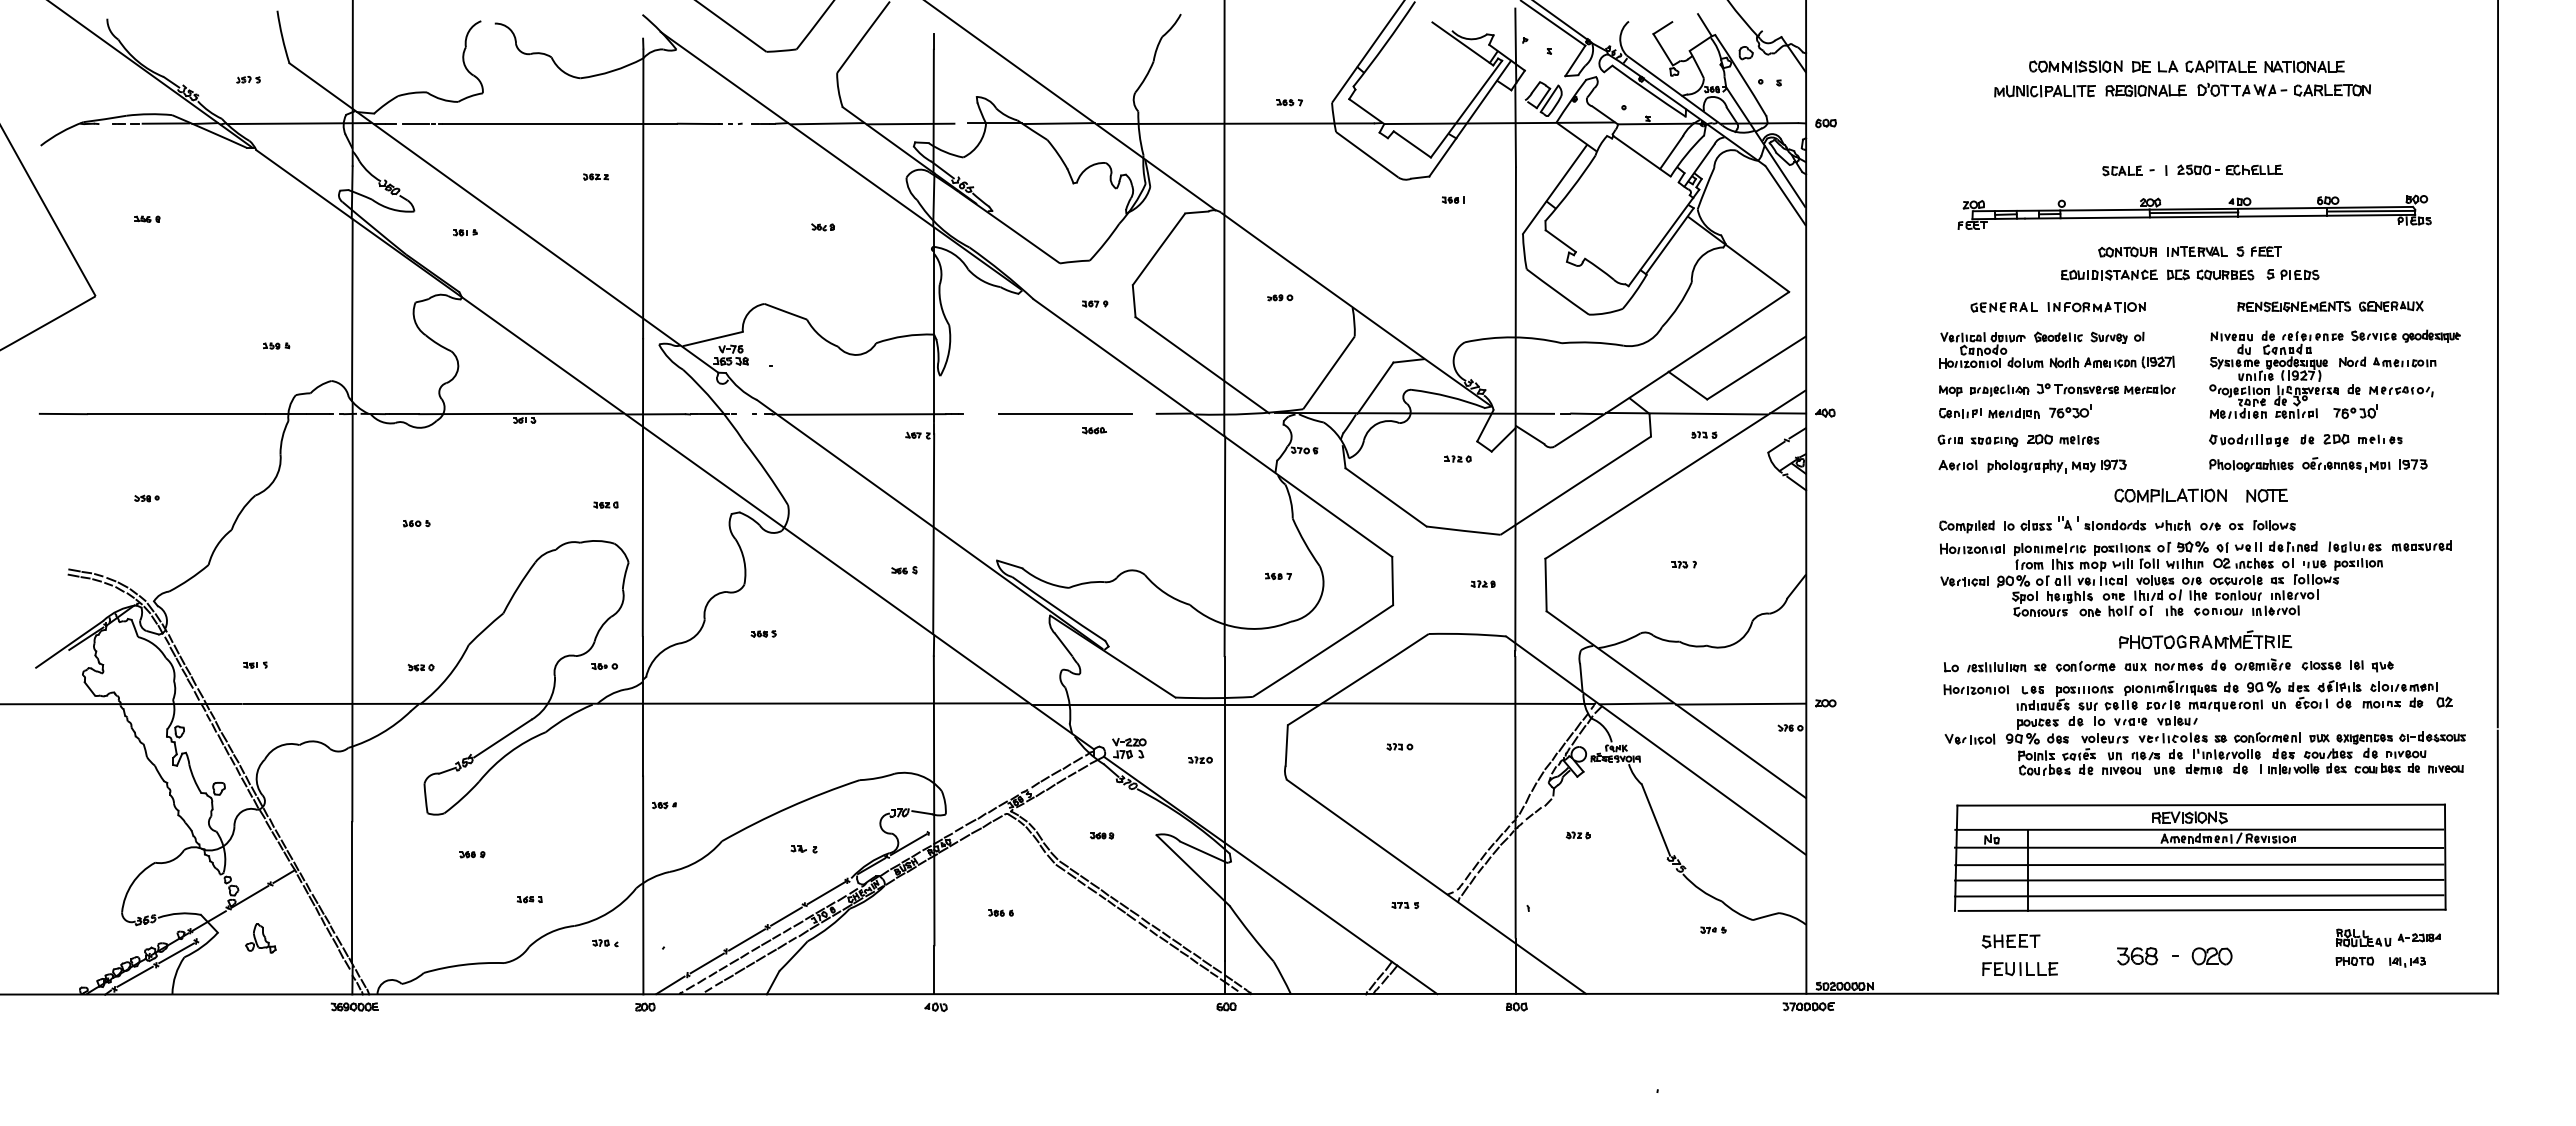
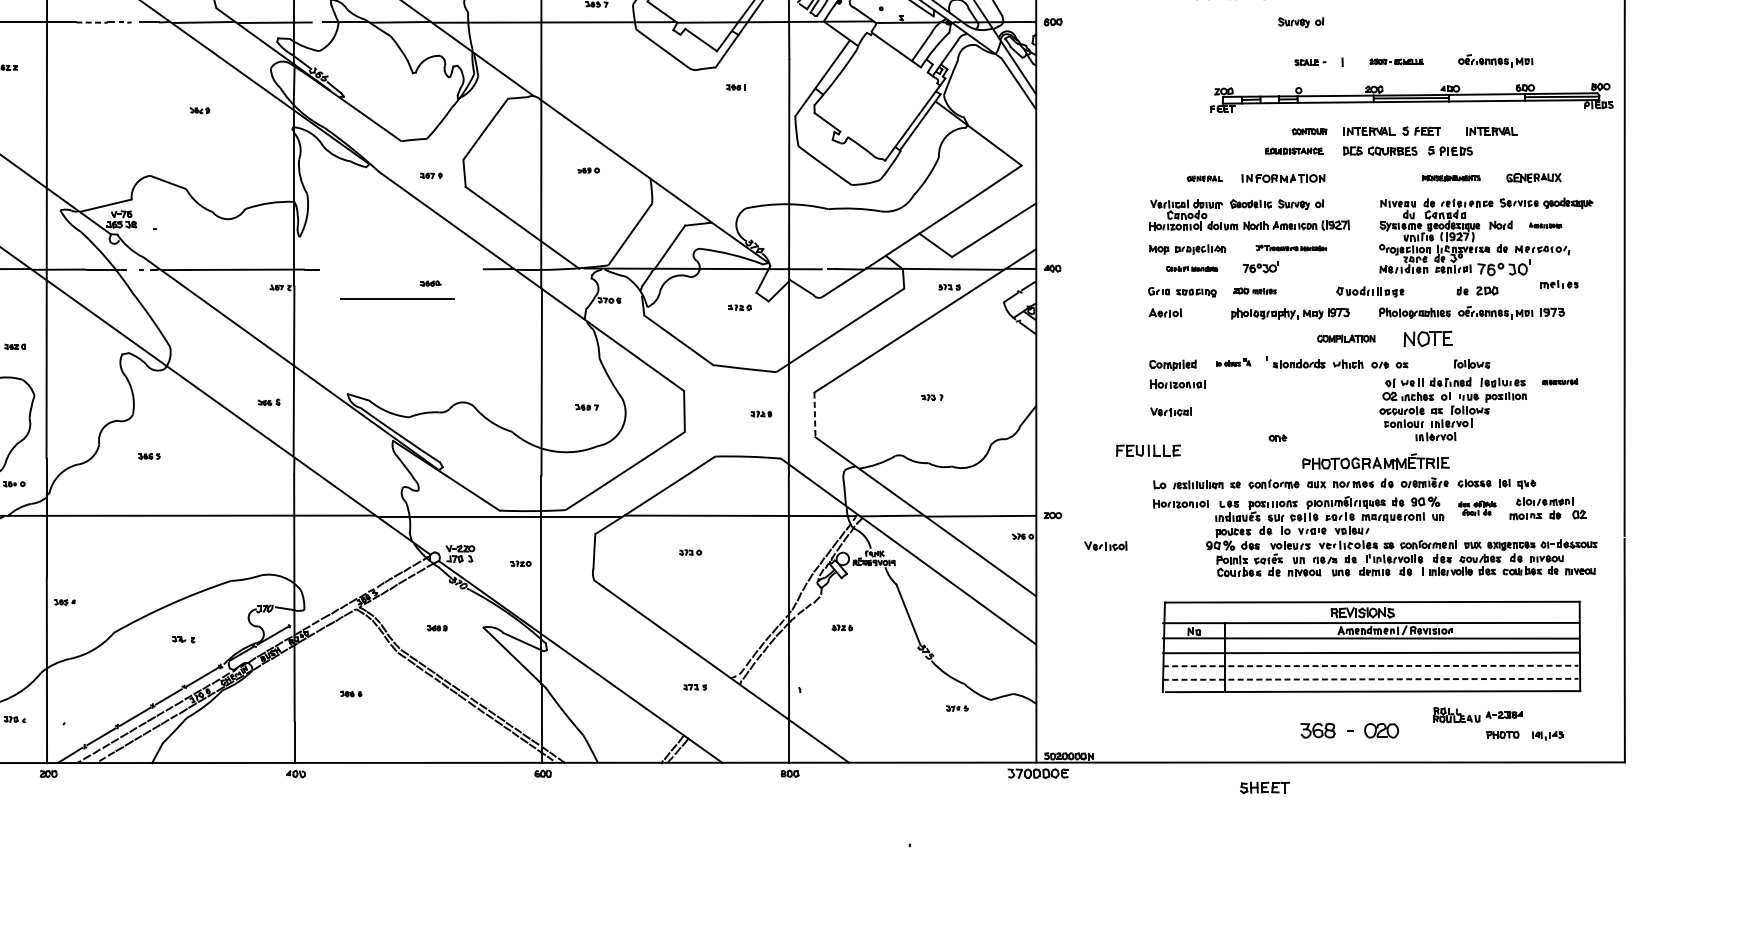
line: (696, 123) -> (92, 22), solid -> dashed
part: (2117, 123) -> (1301, 22), added
part: (2346, 168) -> (1495, 60), added
part: (2229, 169) -> (1396, 61), size x0.6
part: (2128, 170) -> (1310, 62), size x0.7
part: (2194, 211) -> (1411, 97), moved
part: (2127, 251) -> (1309, 131), size x0.7
part: (2341, 251) -> (1491, 131), added
part: (2109, 274) -> (1294, 150), size x0.7
part: (2293, 306) -> (1450, 177), size x0.6
part: (2003, 307) -> (1204, 178), size x0.6
part: (2404, 362) -> (1545, 225), size x0.6
part: (2106, 388) -> (1291, 247), size x0.6
part: (2355, 411) -> (1503, 267), size x1.4
line: (1065, 413) -> (397, 298), moved
part: (1989, 413) -> (1192, 268), size x0.6
part: (2063, 439) -> (1255, 291), size x0.7
part: (2380, 439) -> (1559, 284), moved
part: (2248, 440) -> (1369, 291), moved
part: (2056, 466) -> (1290, 314), moved
part: (2170, 495) -> (1346, 338), size x0.6
part: (2266, 495) -> (1427, 338), size x1.4
part: (2037, 523) -> (1233, 362), size x0.6
part: (2274, 525) -> (1472, 364), moved
part: (2421, 545) -> (1559, 381), size x0.7
part: (2119, 578) -> (1302, 409), removed
line: (1546, 585) -> (815, 415), solid -> dashed
part: (2324, 694) -> (1477, 508), size x0.6
part: (1969, 738) -> (1105, 545), moved
line: (2199, 880) -> (1370, 666), solid -> dashed
line: (2199, 895) -> (1370, 679), solid -> dashed
part: (2388, 937) -> (1478, 714), moved
part: (2010, 941) -> (1264, 787), moved
part: (2020, 968) -> (1148, 450), moved
part: (1808, 1006) -> (1038, 773), size x1.4

